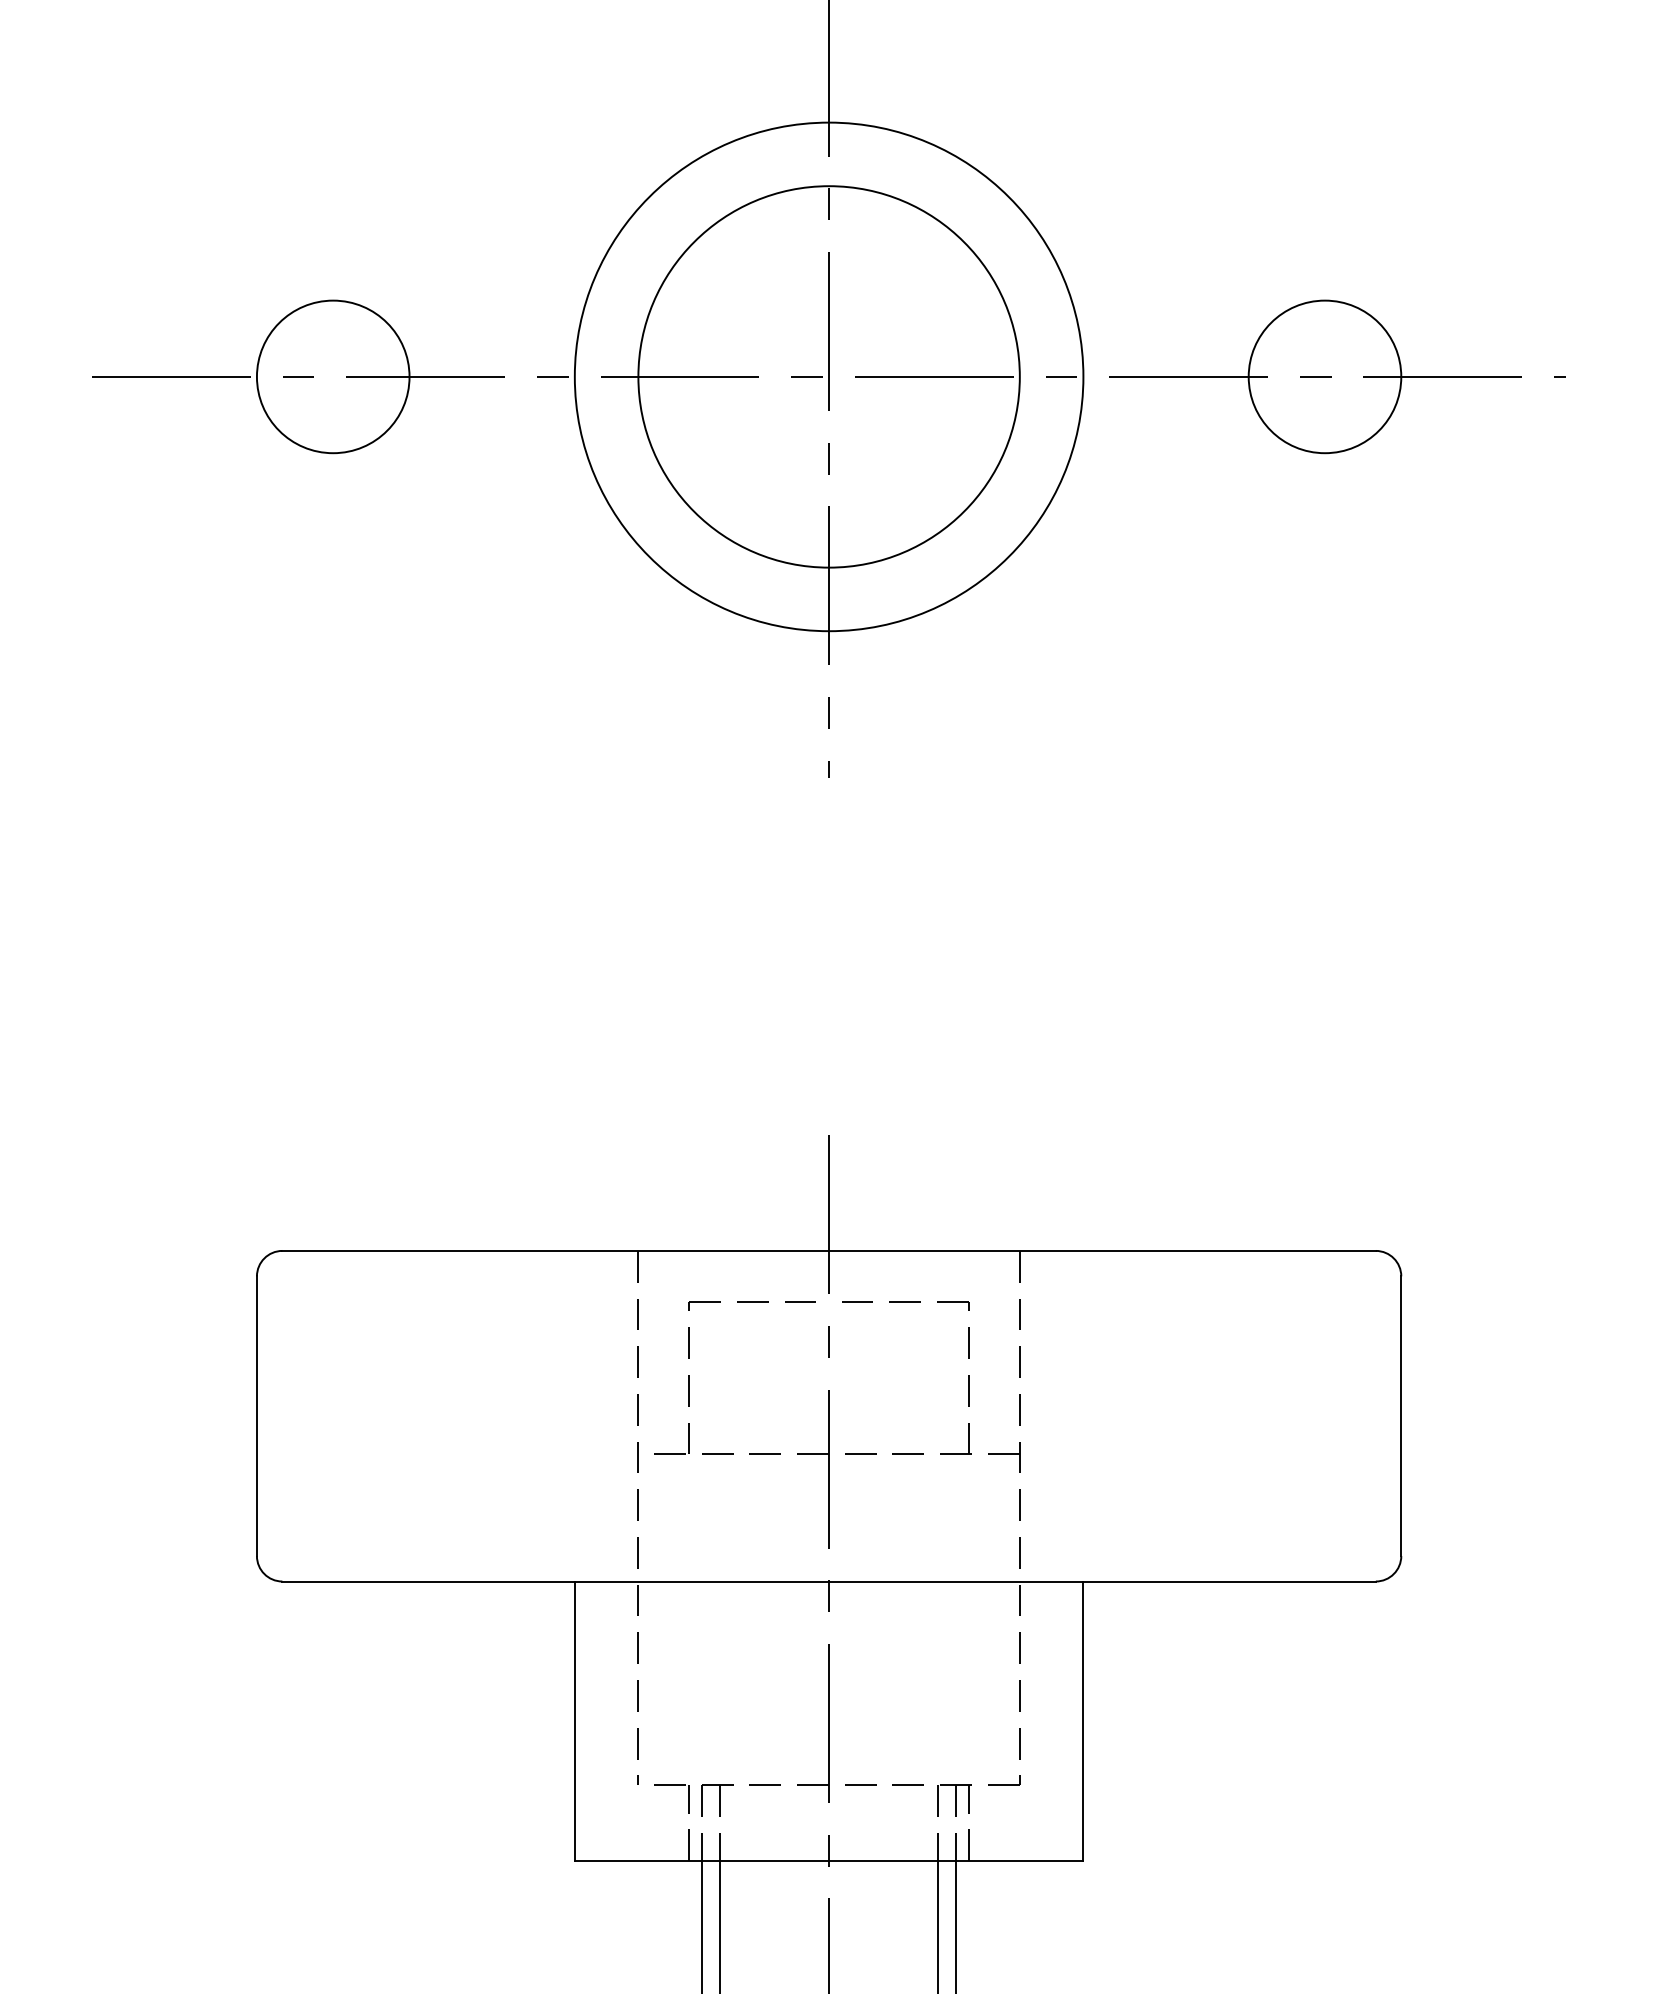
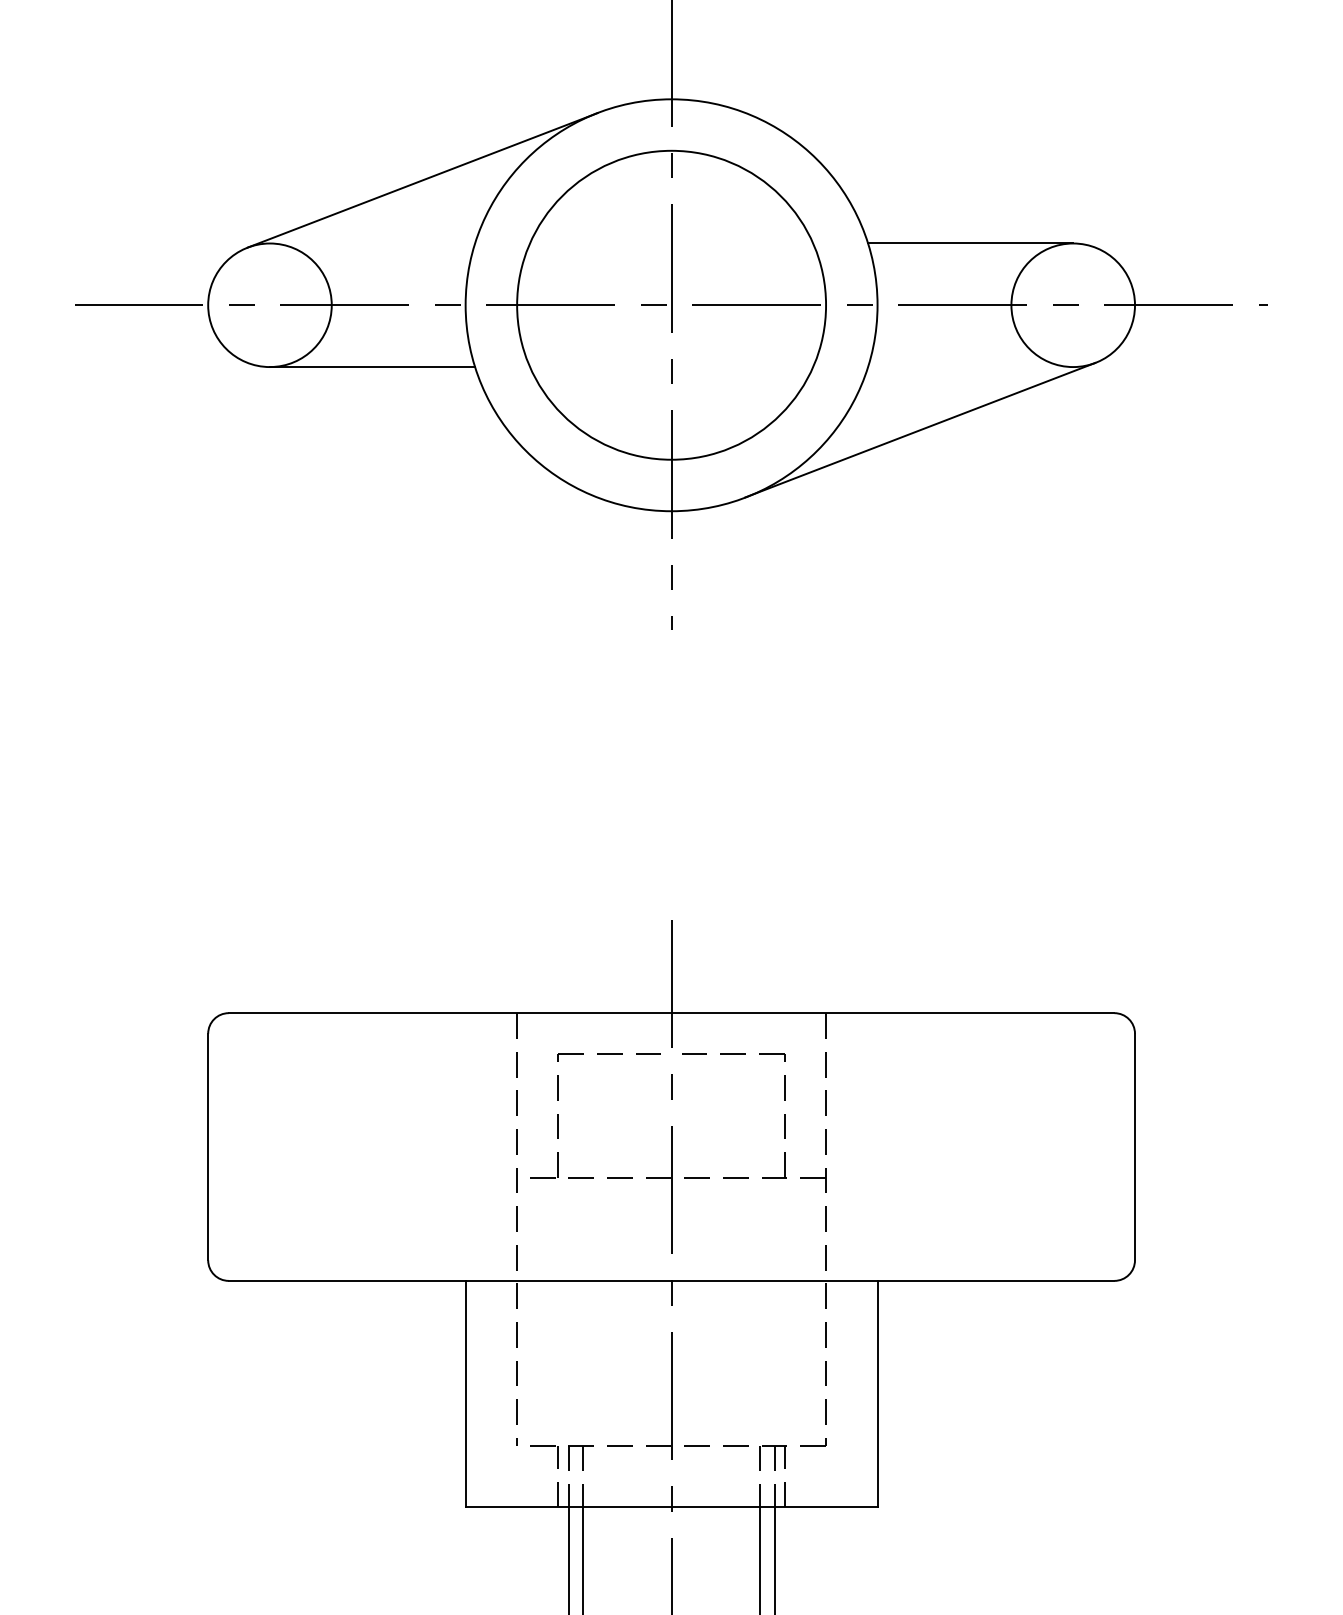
line: (521, 222) -> (422, 180), added
line: (1198, 300) -> (970, 243), added
line: (459, 453) -> (372, 367), added
line: (1136, 530) -> (920, 429), added

